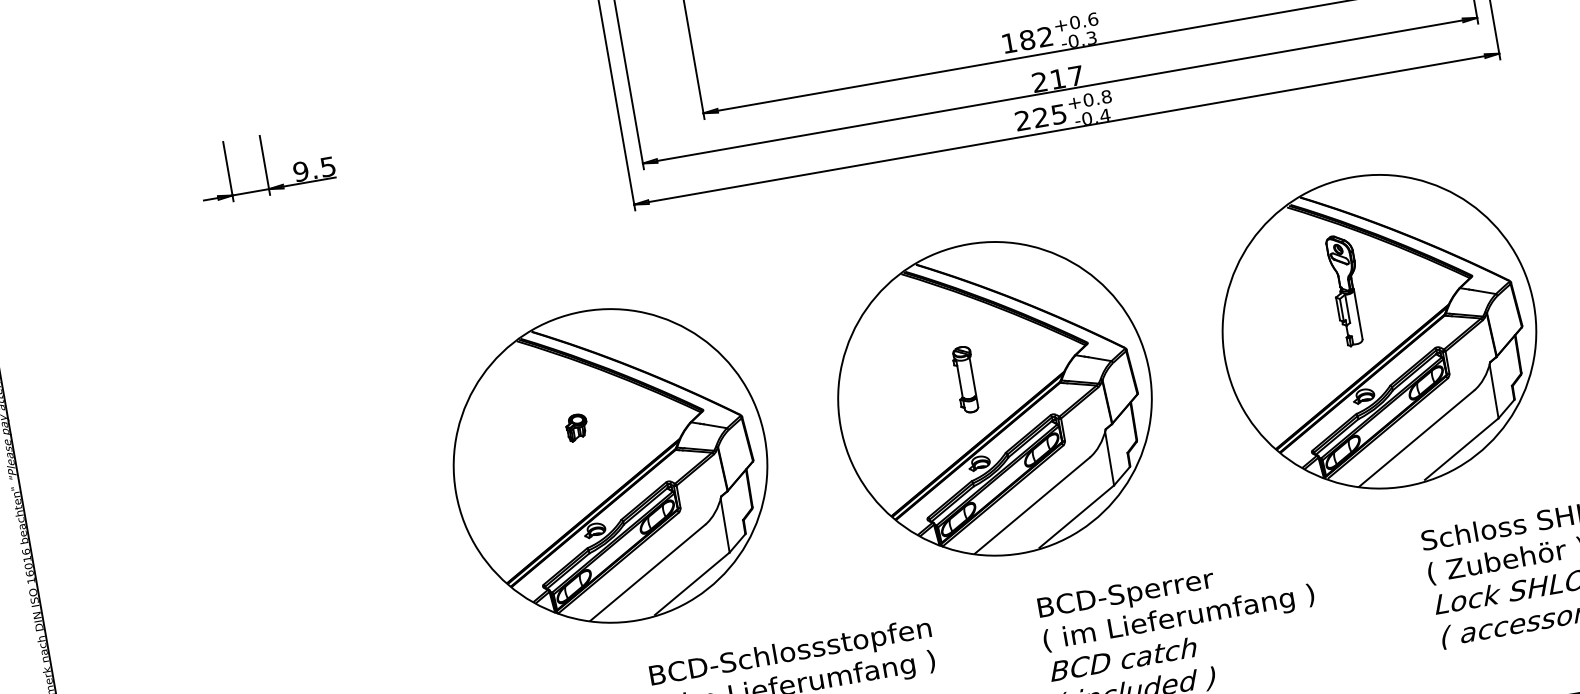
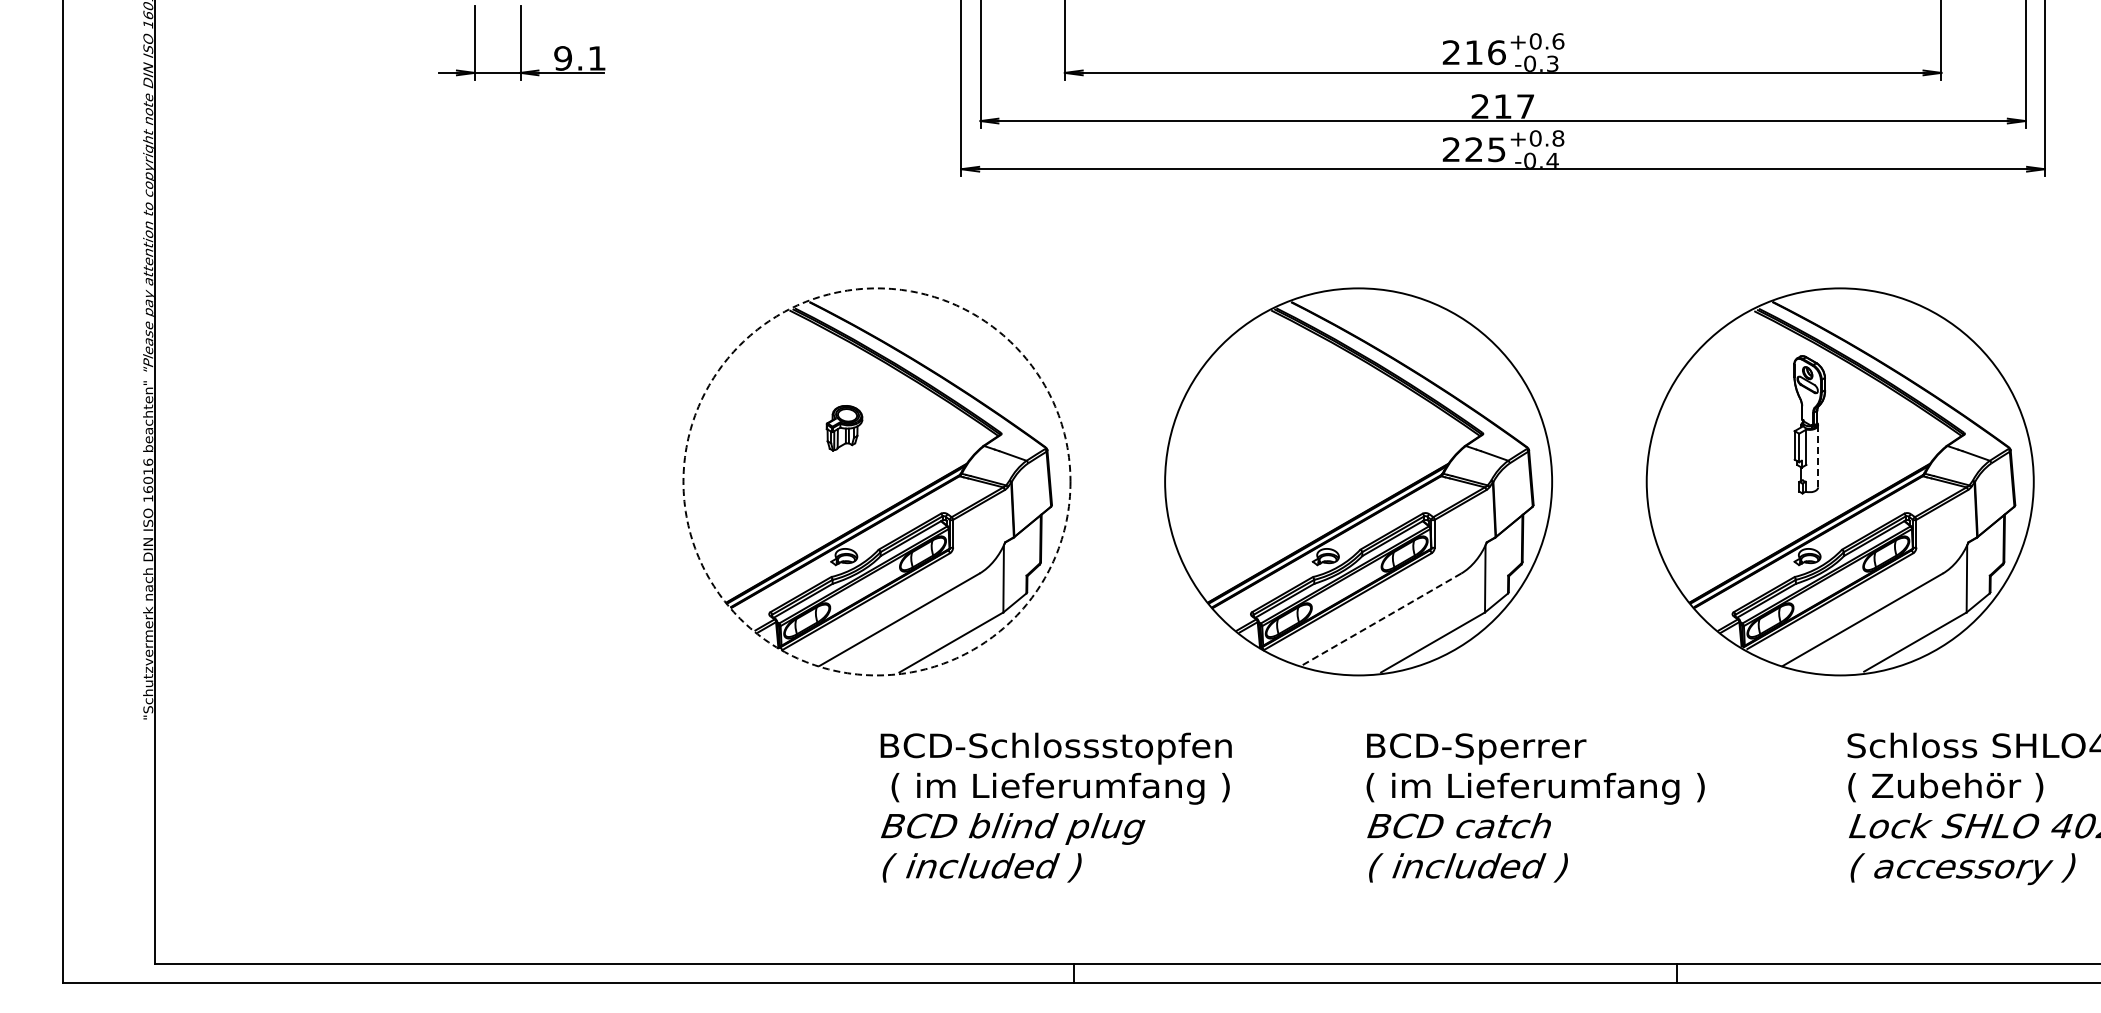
text: (1026, 40) -> (1473, 52), 182 -> 216
text: (327, 167) -> (596, 58), 9.5 -> 9.1
line: (1358, 313) -> (1818, 455), solid -> dashed
part: (966, 379) -> (1327, 452), removed
part: (576, 427) -> (843, 428), size x1.4
circle: (610, 465) -> (876, 481), solid -> dashed
line: (1031, 505) -> (1380, 619), solid -> dashed

